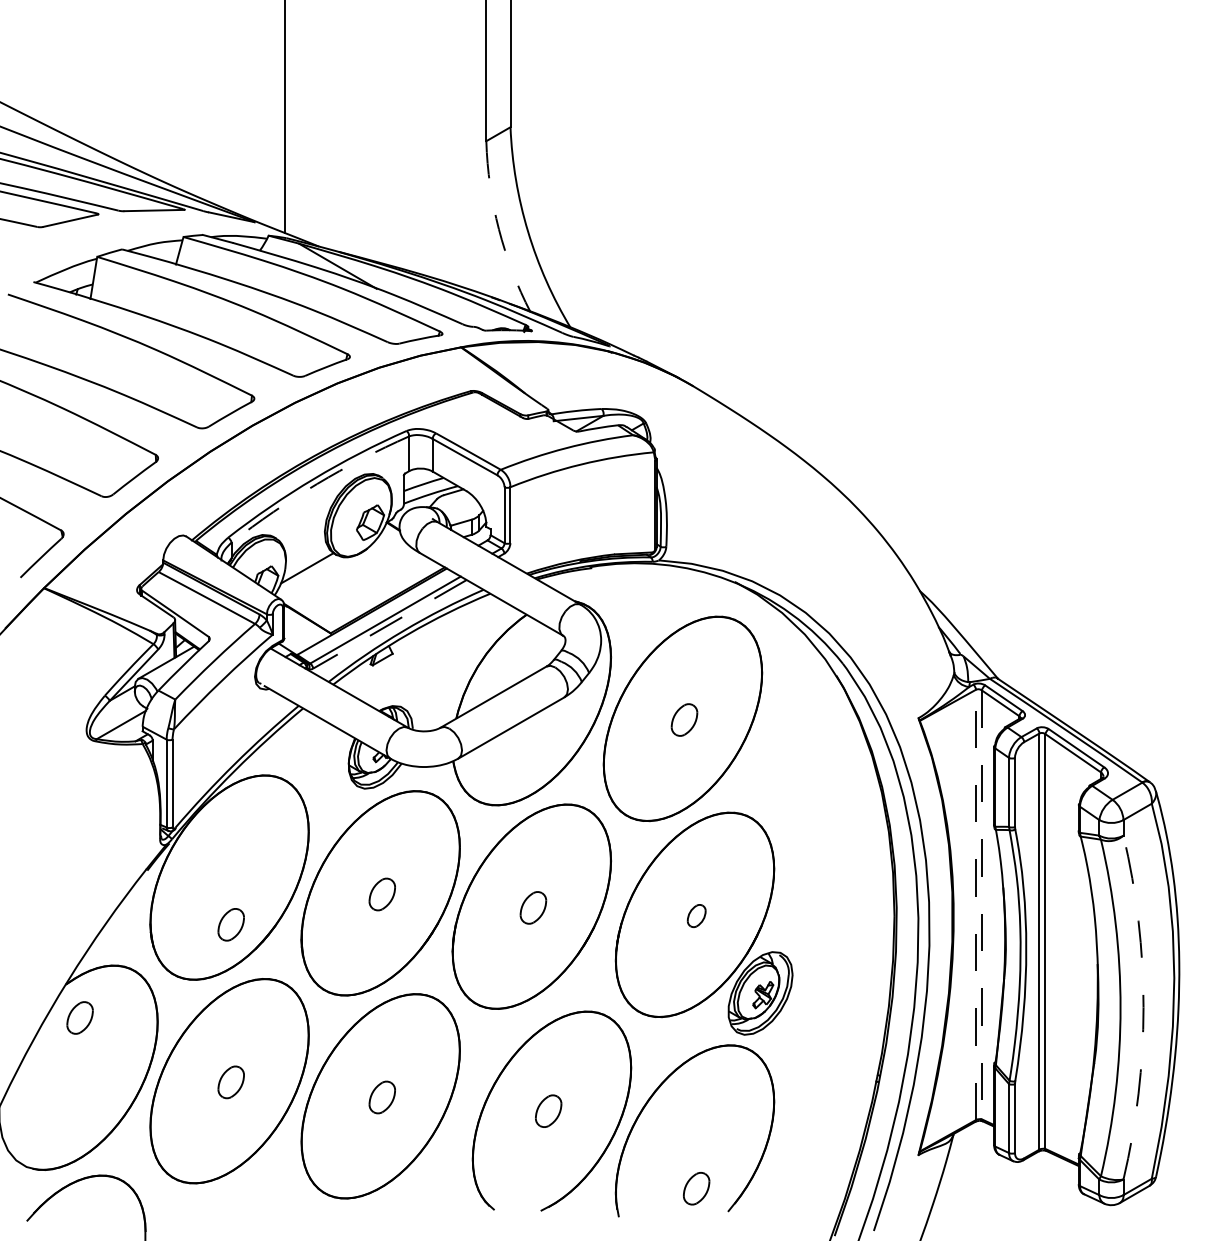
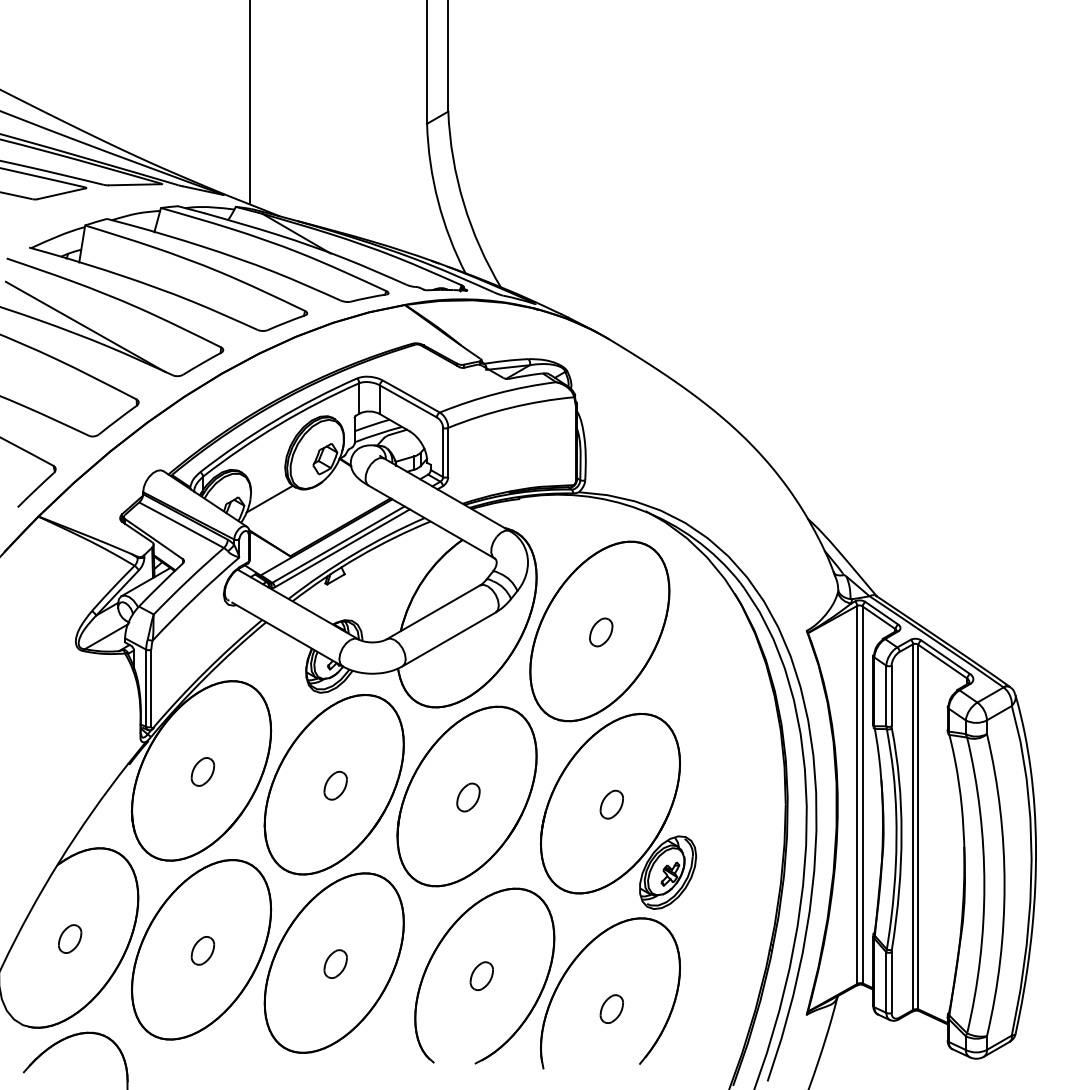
arc: (498, 229) -> (437, 201), dashed -> solid
line: (97, 372) -> (85, 327), added
arc: (317, 484) -> (278, 425), dashed -> solid
line: (389, 624) -> (342, 548), dashed -> solid
line: (975, 904) -> (856, 794), dashed -> solid
line: (981, 905) -> (862, 795), dashed -> solid
part: (696, 915) -> (611, 804), size x1.43
part: (230, 924) -> (202, 771), moved
arc: (1143, 1007) -> (1004, 885), dashed -> solid
part: (79, 1017) -> (69, 938), moved
part: (696, 1188) -> (611, 1008), moved

